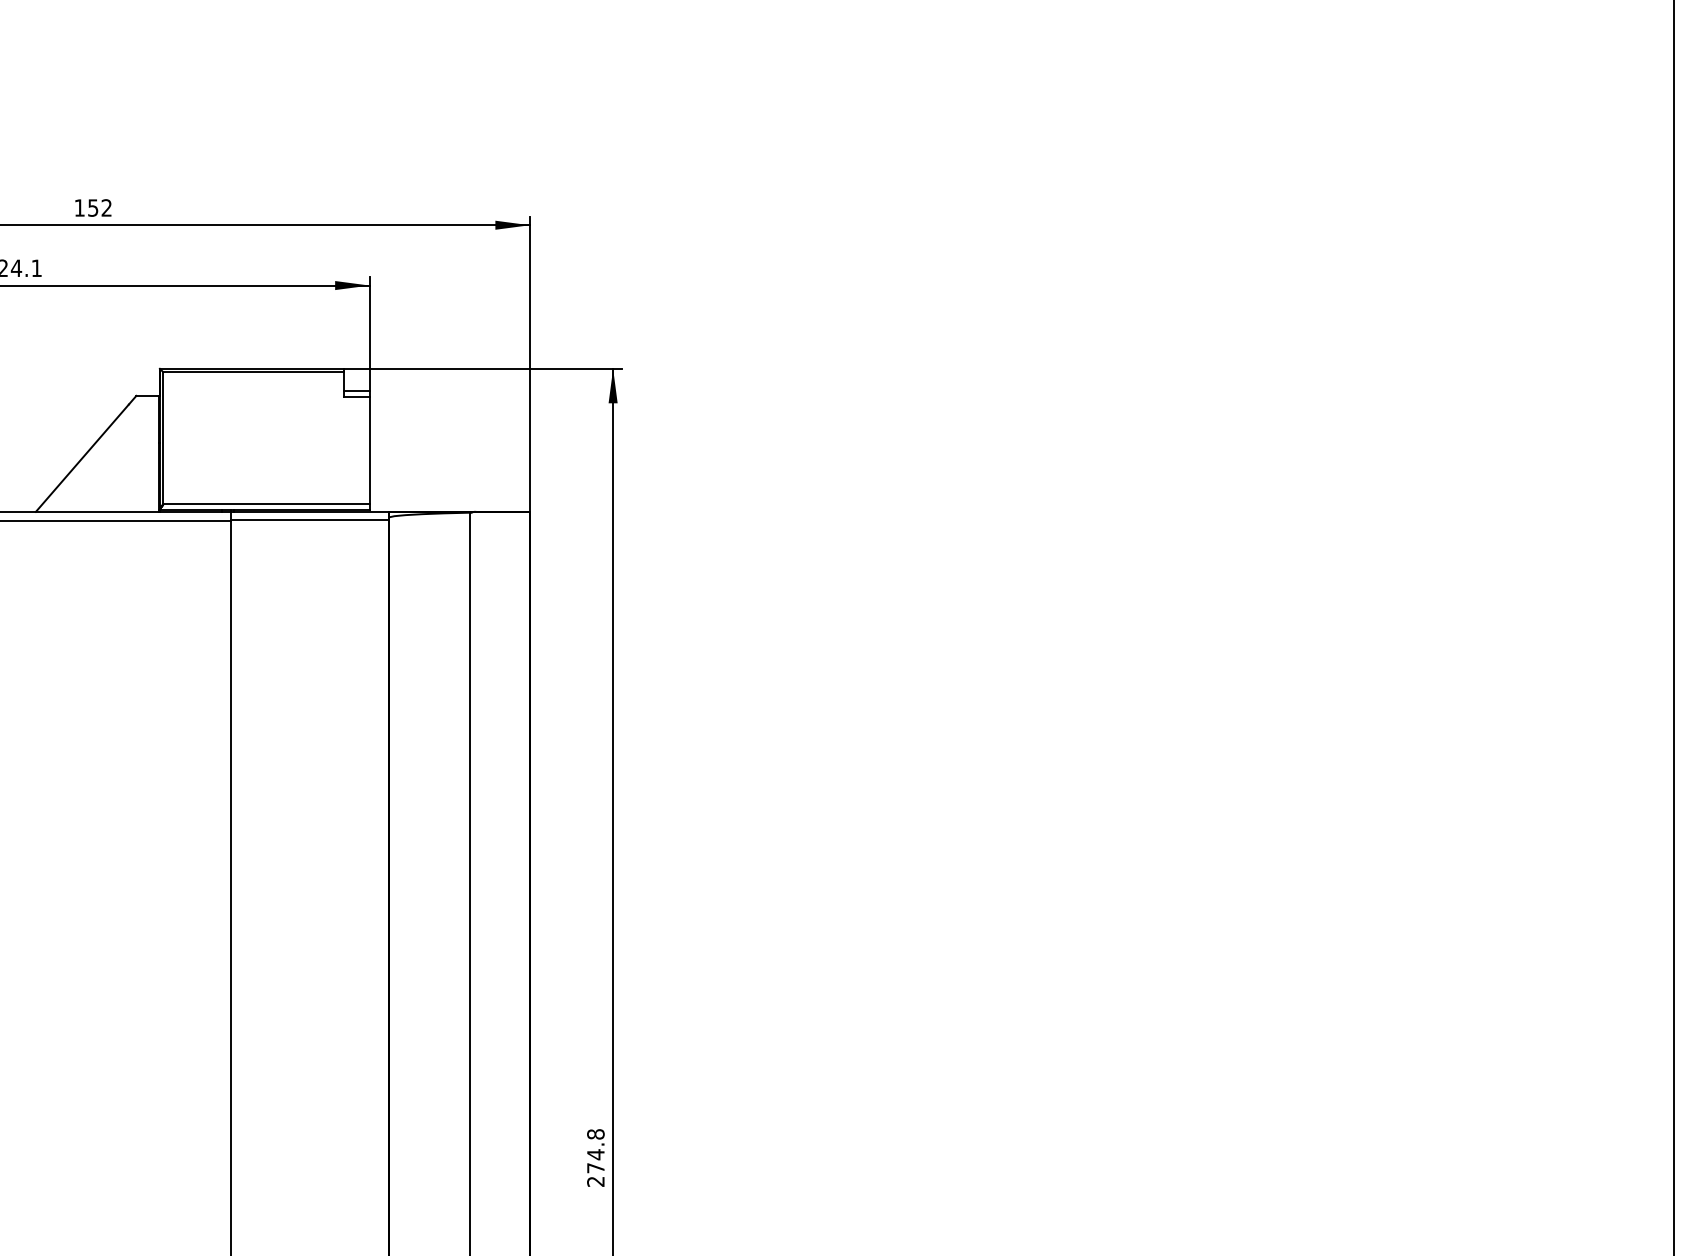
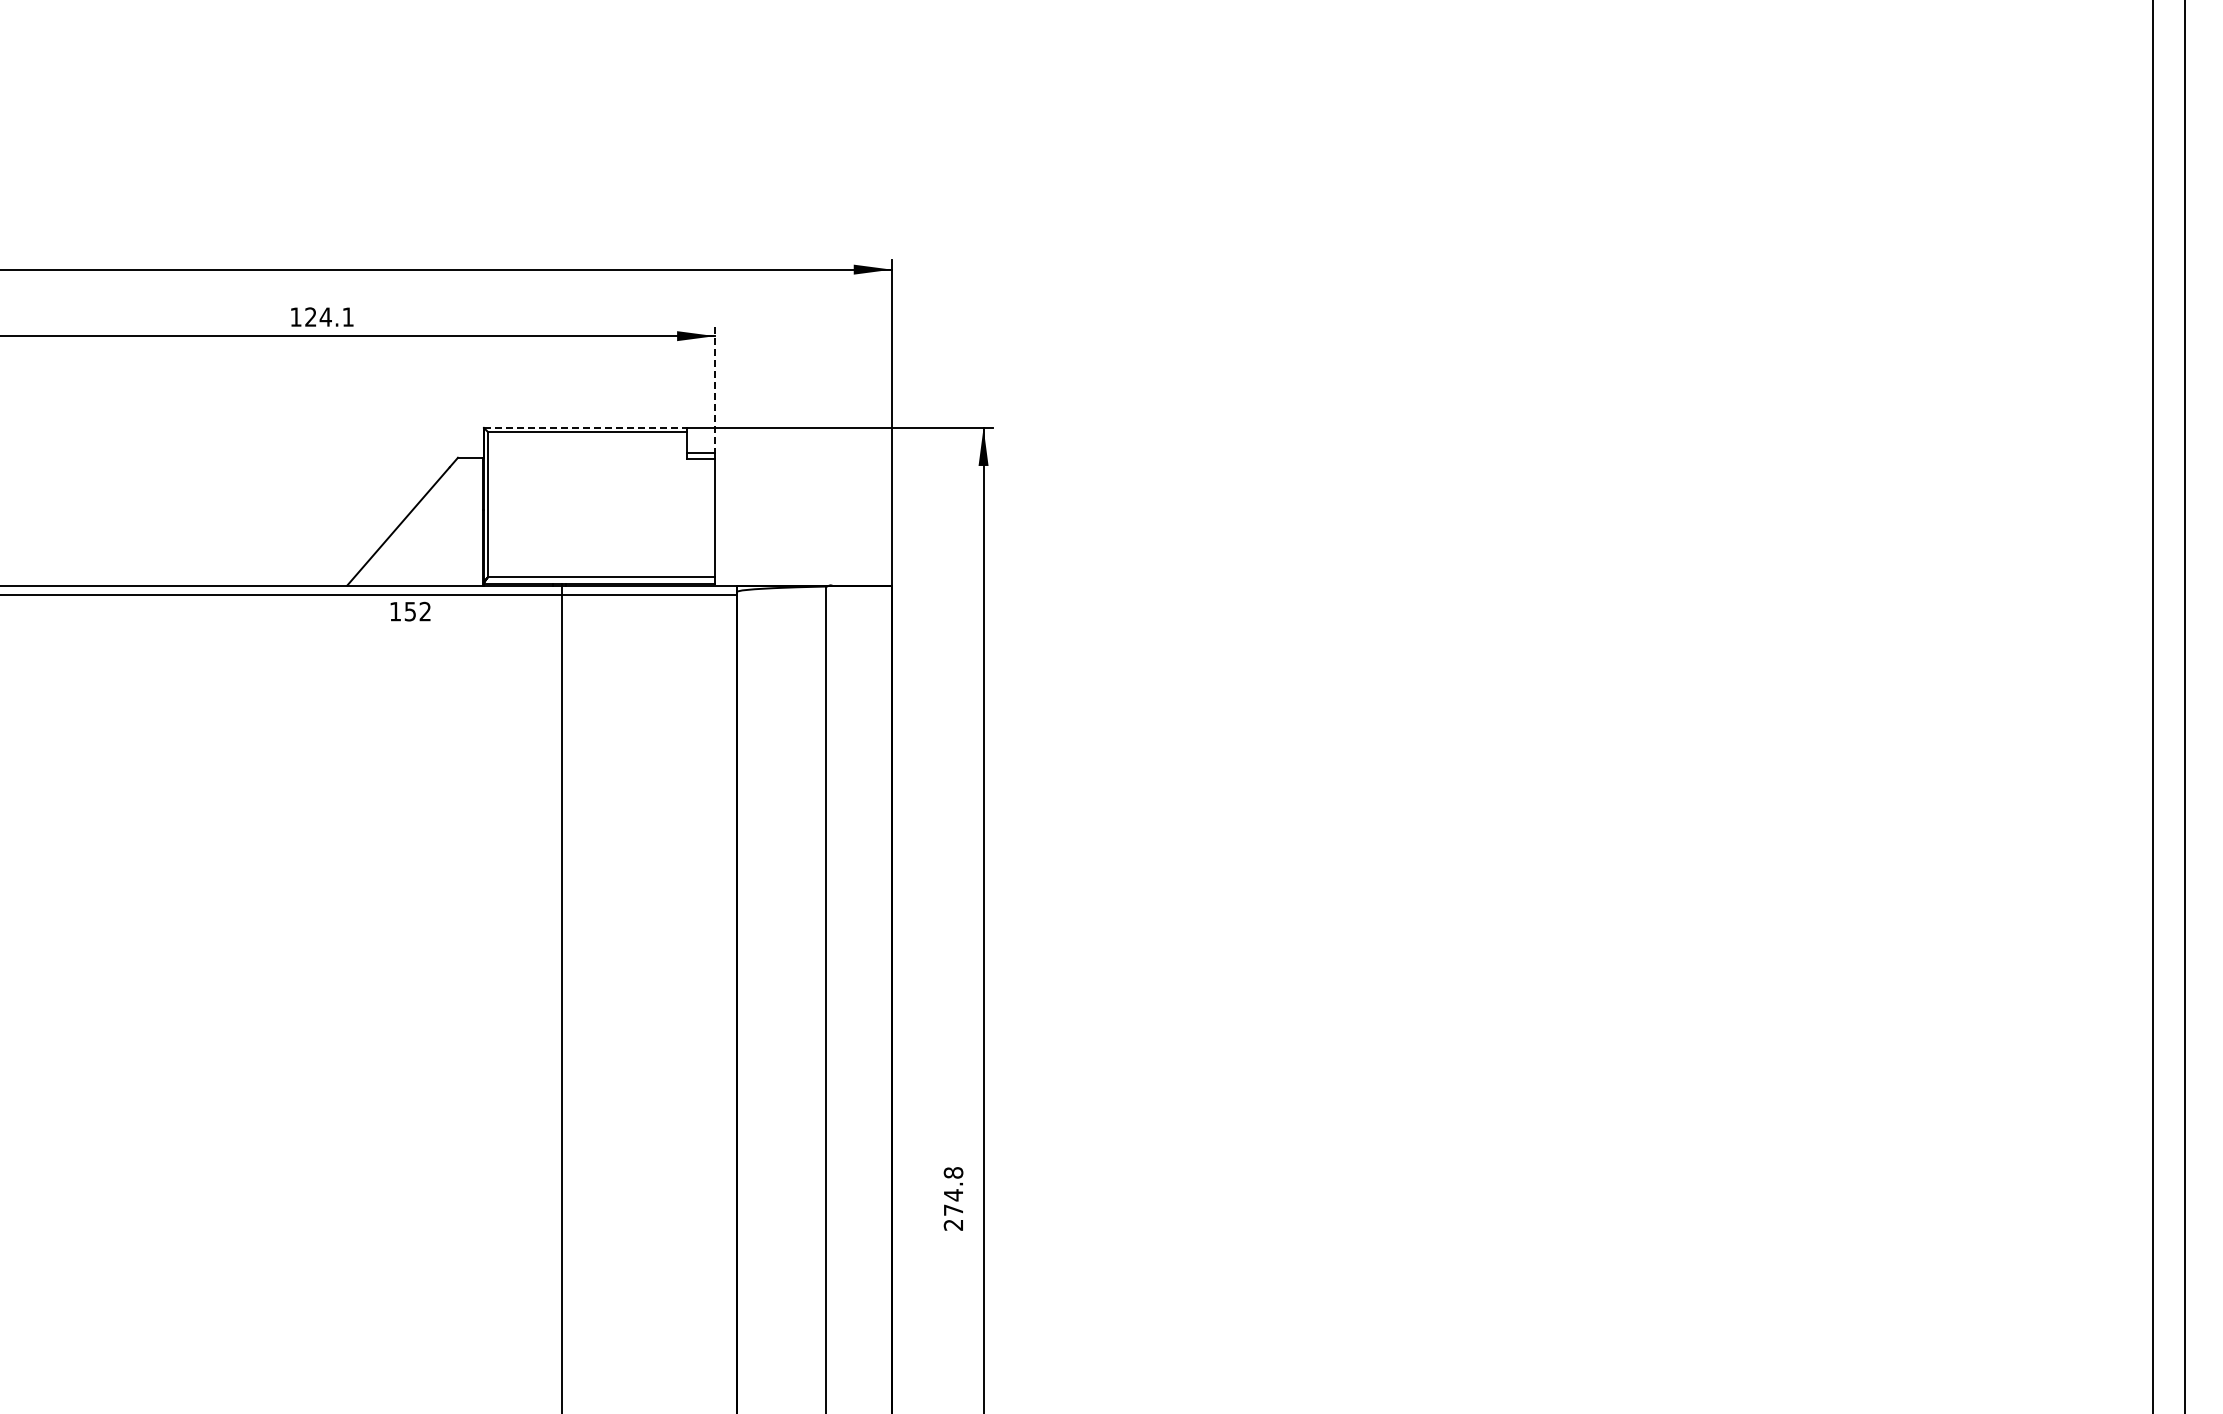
text: (93, 207) -> (410, 611), moved
line: (369, 334) -> (715, 390), solid -> dashed
line: (252, 368) -> (585, 427), solid -> dashed
text: (595, 1157) -> (953, 1198), moved

